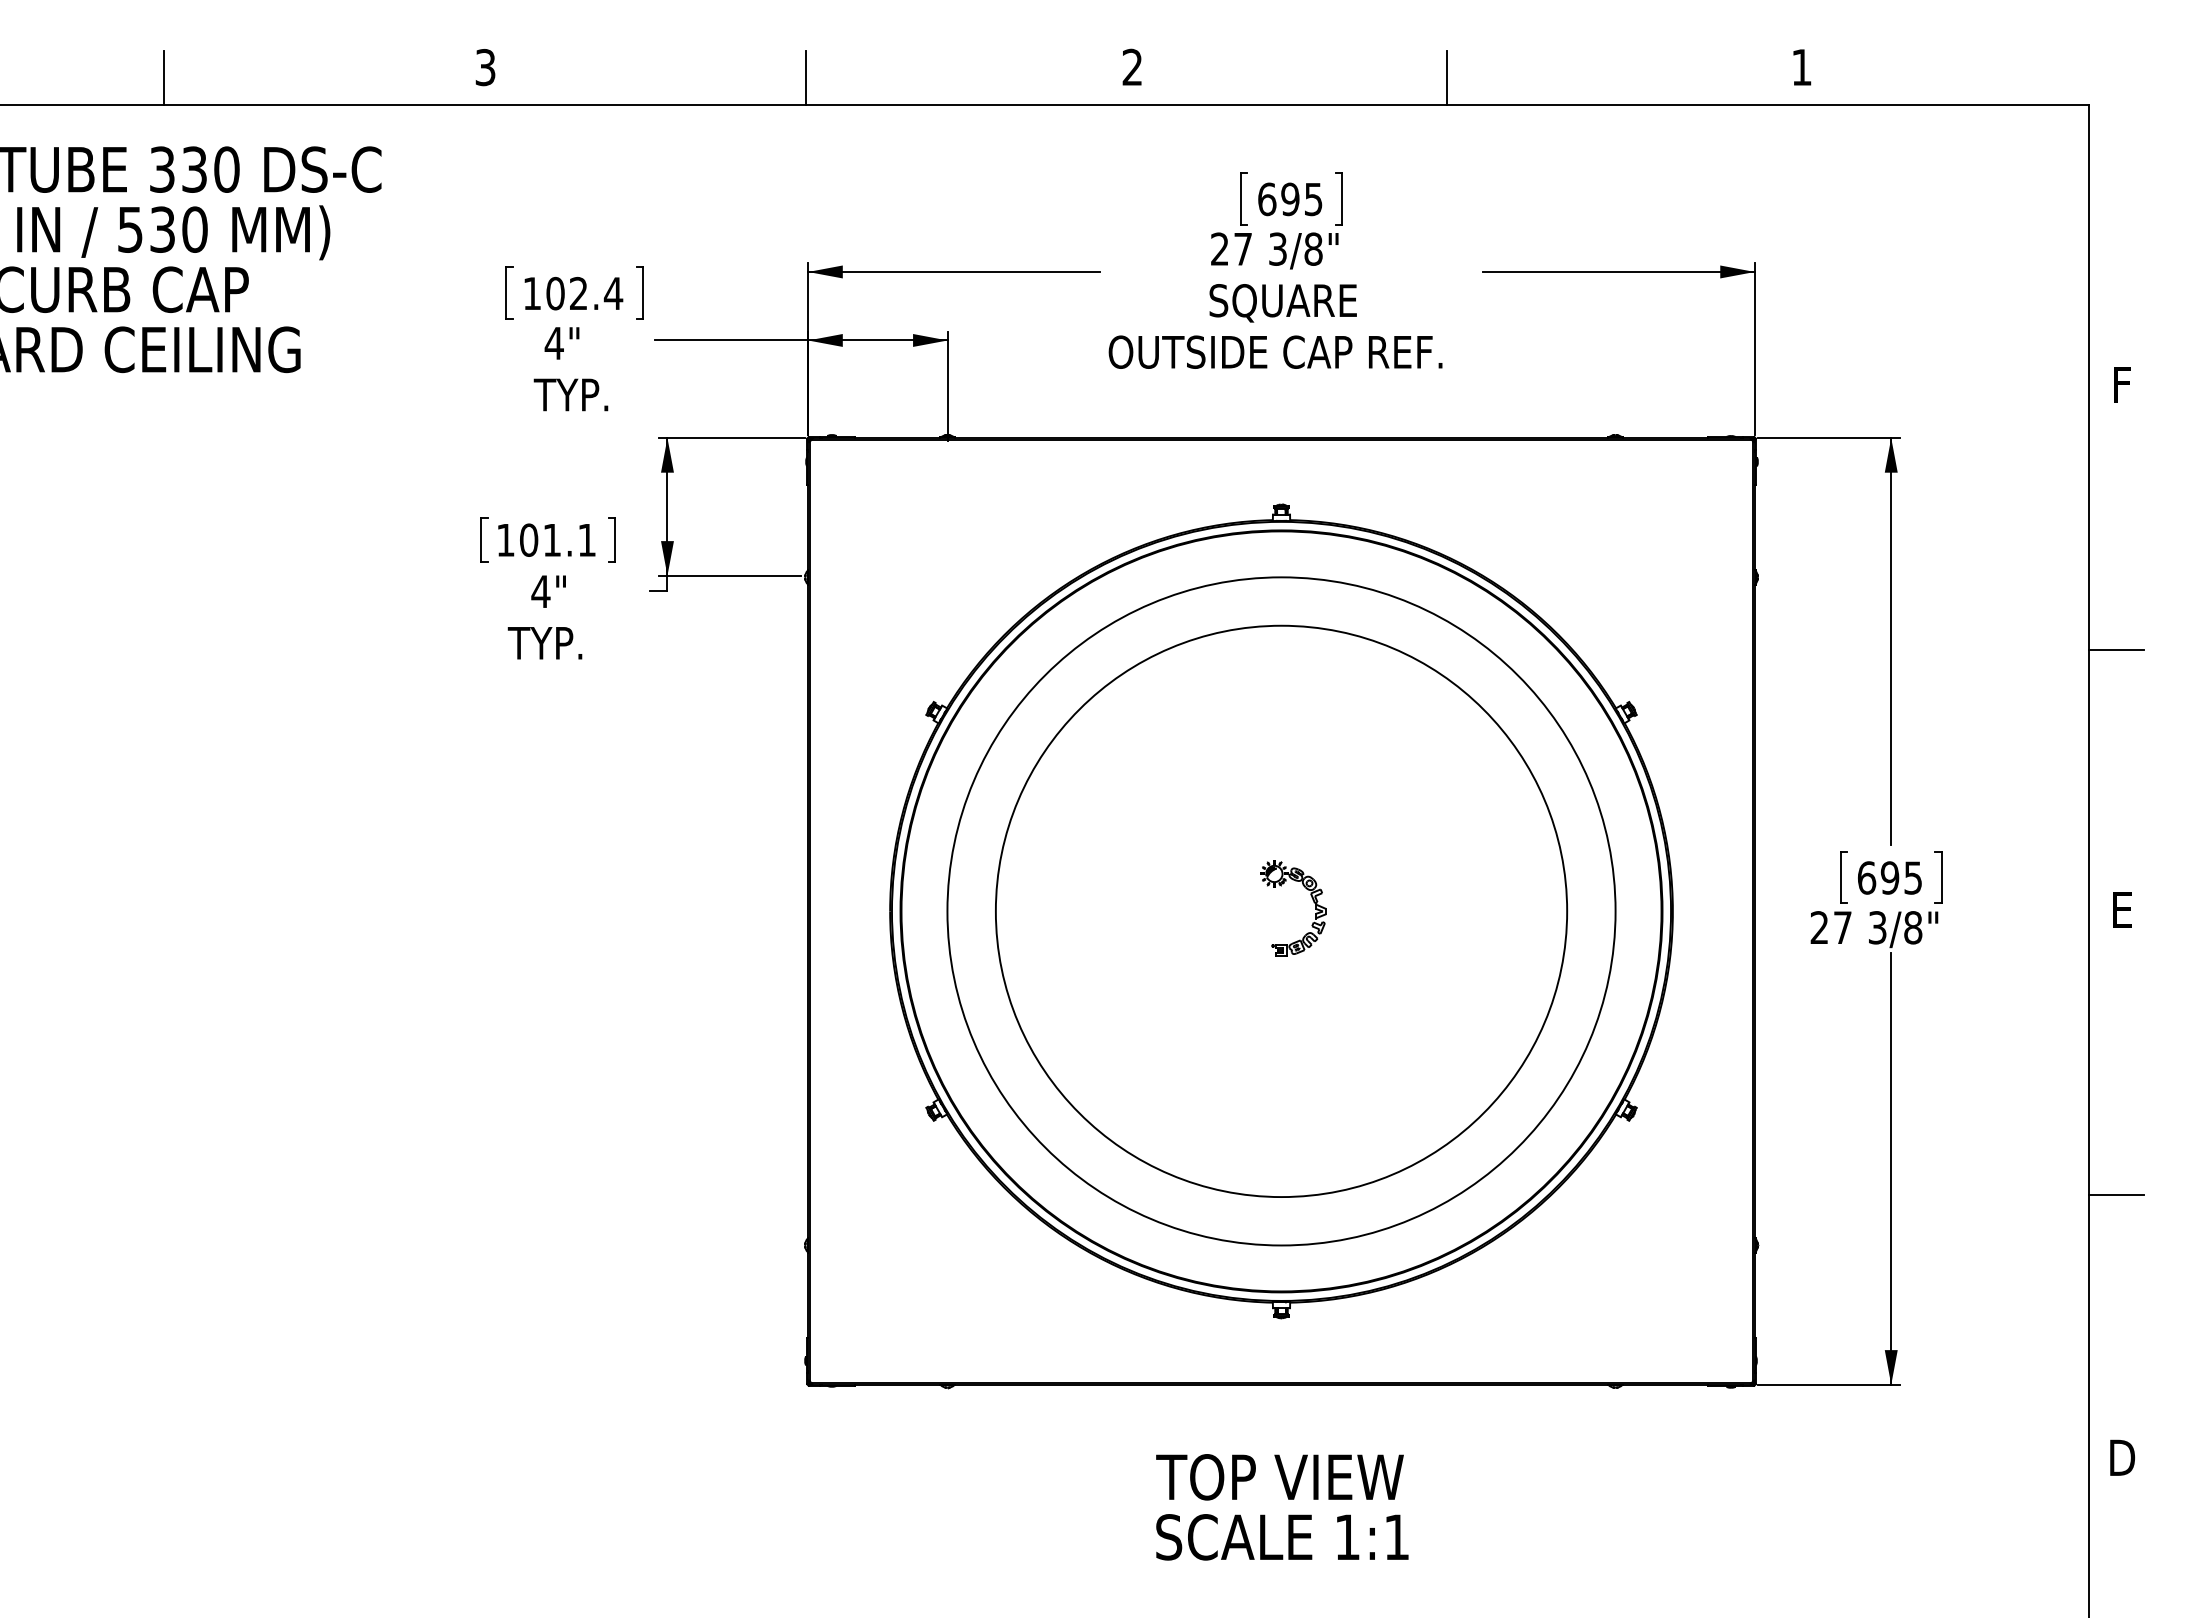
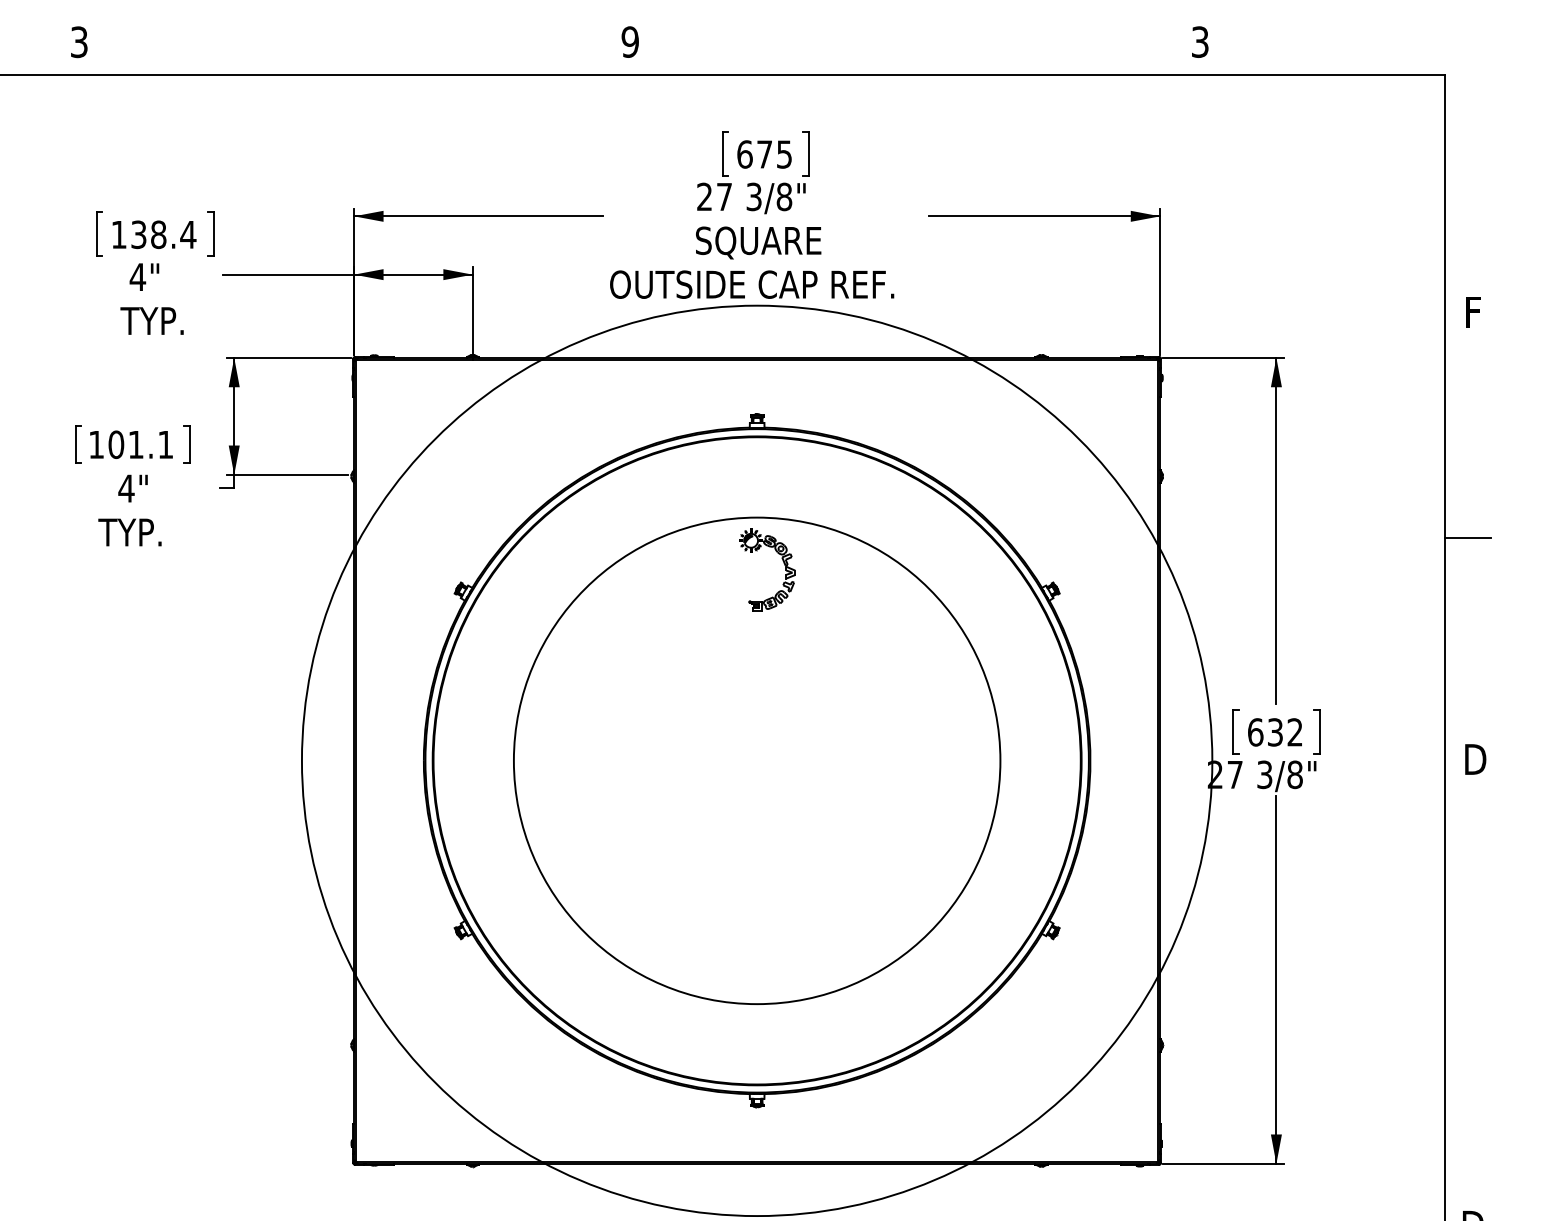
text: (1132, 67) -> (630, 42), 2 -> 9
text: (1801, 67) -> (1199, 42), 1 -> 3
line: (805, 78) -> (351, 51), removed
line: (1447, 78) -> (898, 51), removed
text: (1290, 199) -> (764, 154), 695 -> 675
text: (566, 293) -> (148, 234), 102.4 -> 138.4
text: (1900, 877) -> (1284, 731), 695 -> 632
part: (1312, 900) -> (783, 563), moved
text: (2125, 909) -> (1475, 759), E -> D
circle: (1281, 911) -> (757, 760), size x1.6
line: (2116, 1194) -> (1468, 1001), removed

